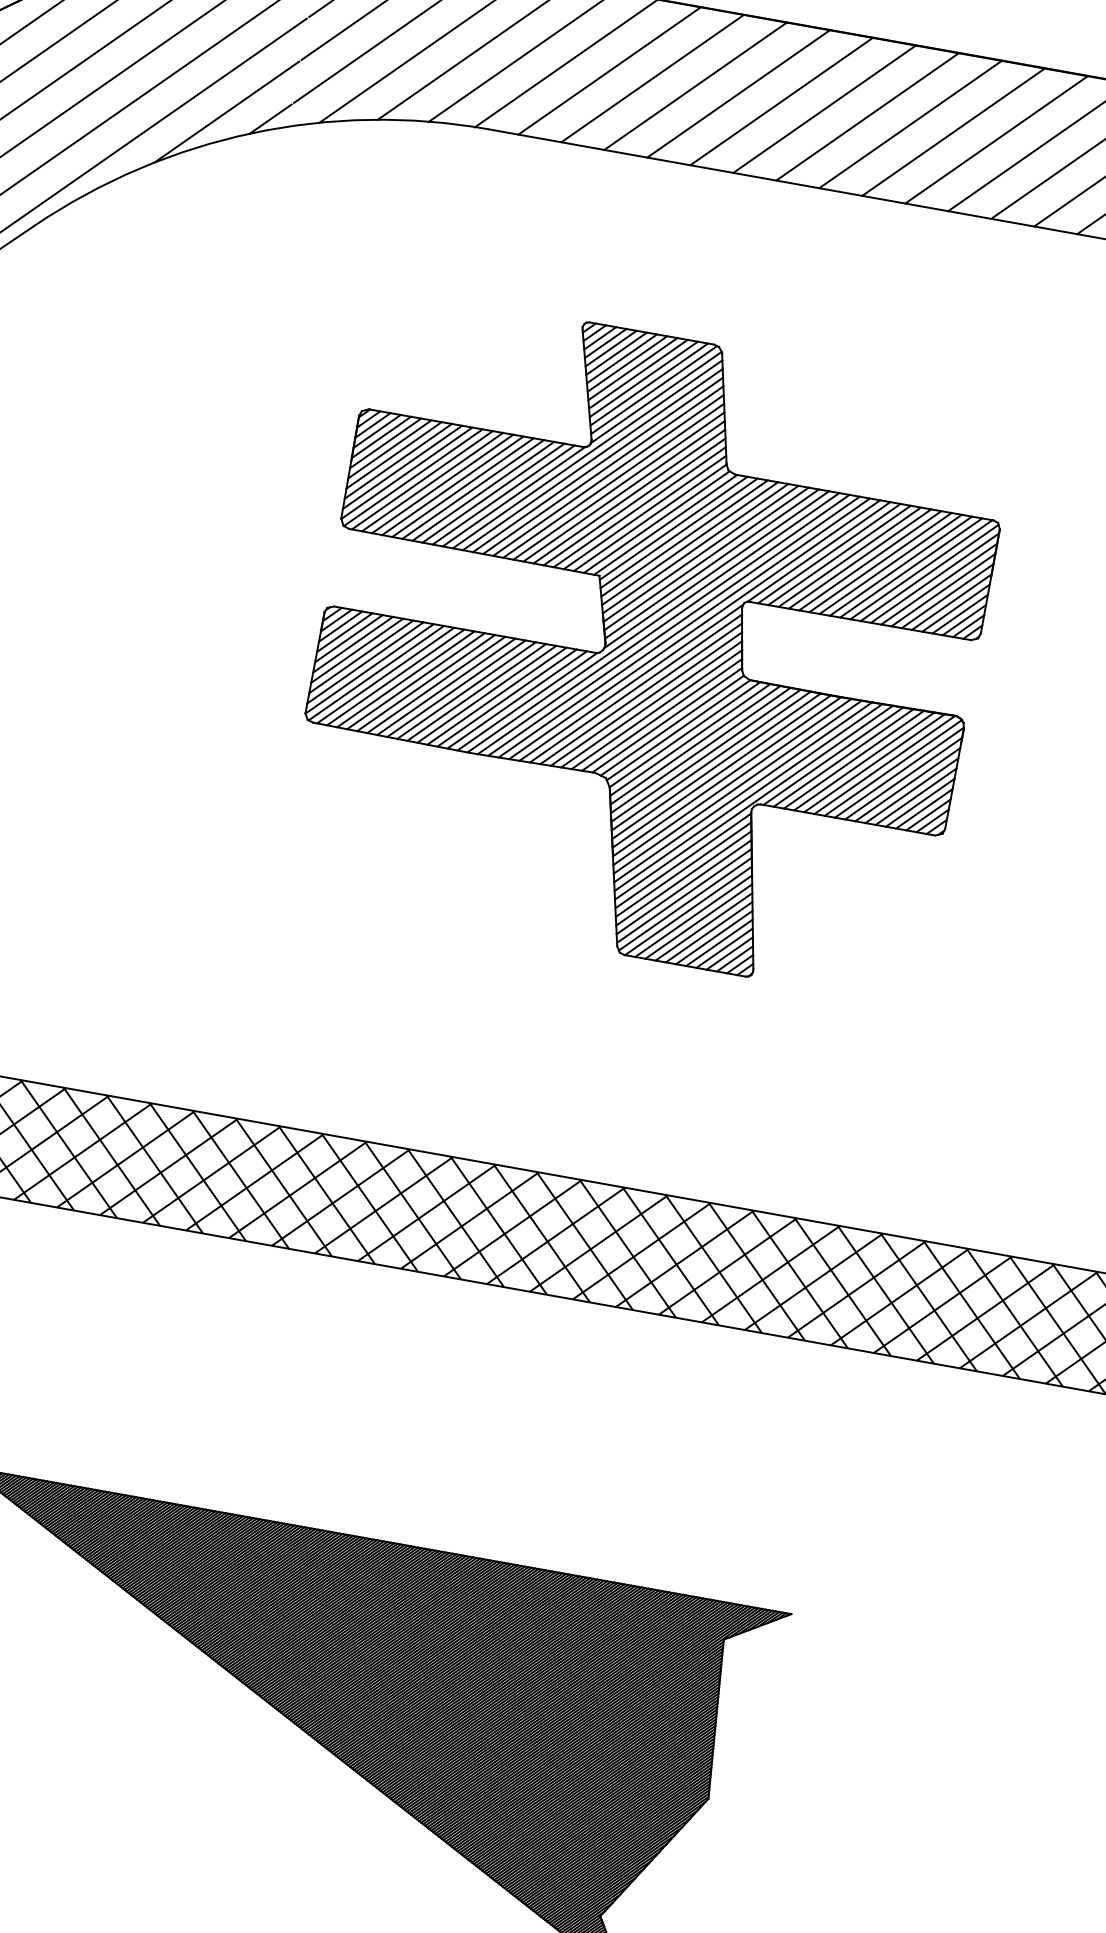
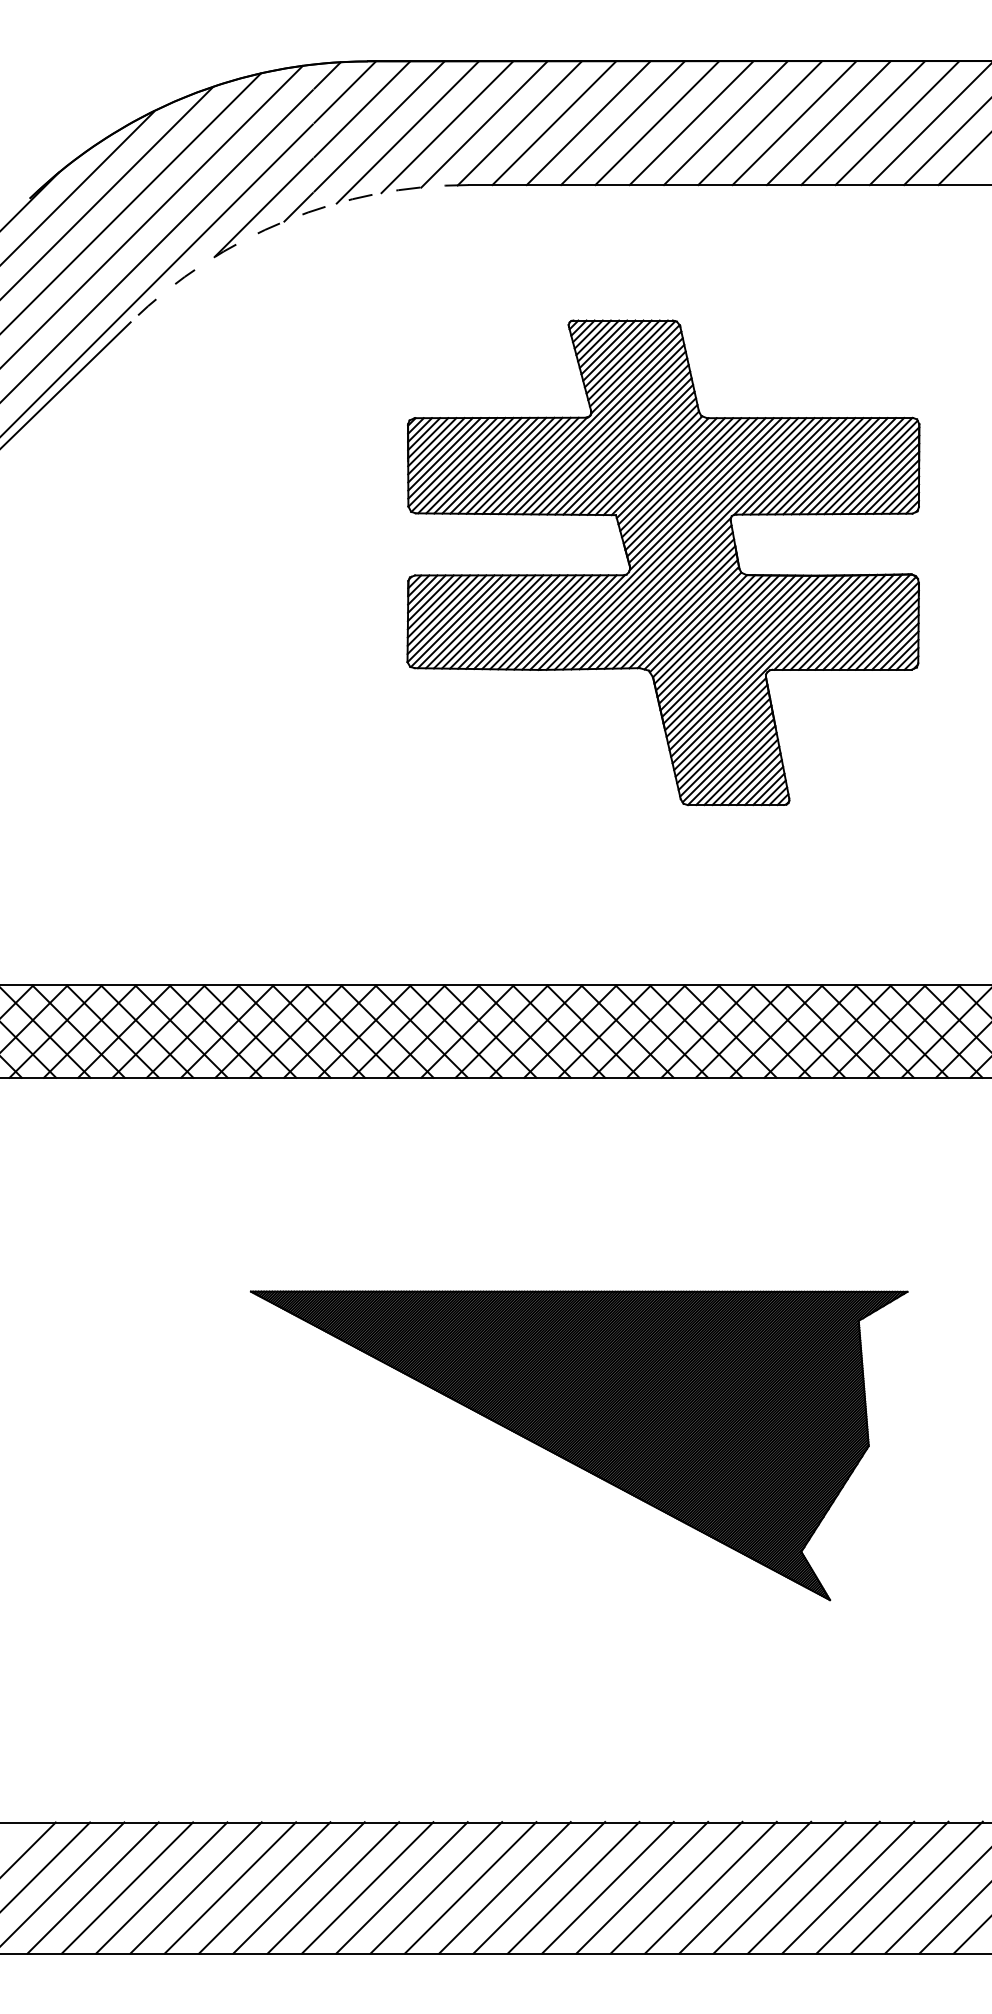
arc: (252, 133) -> (286, 220), solid -> dashed

